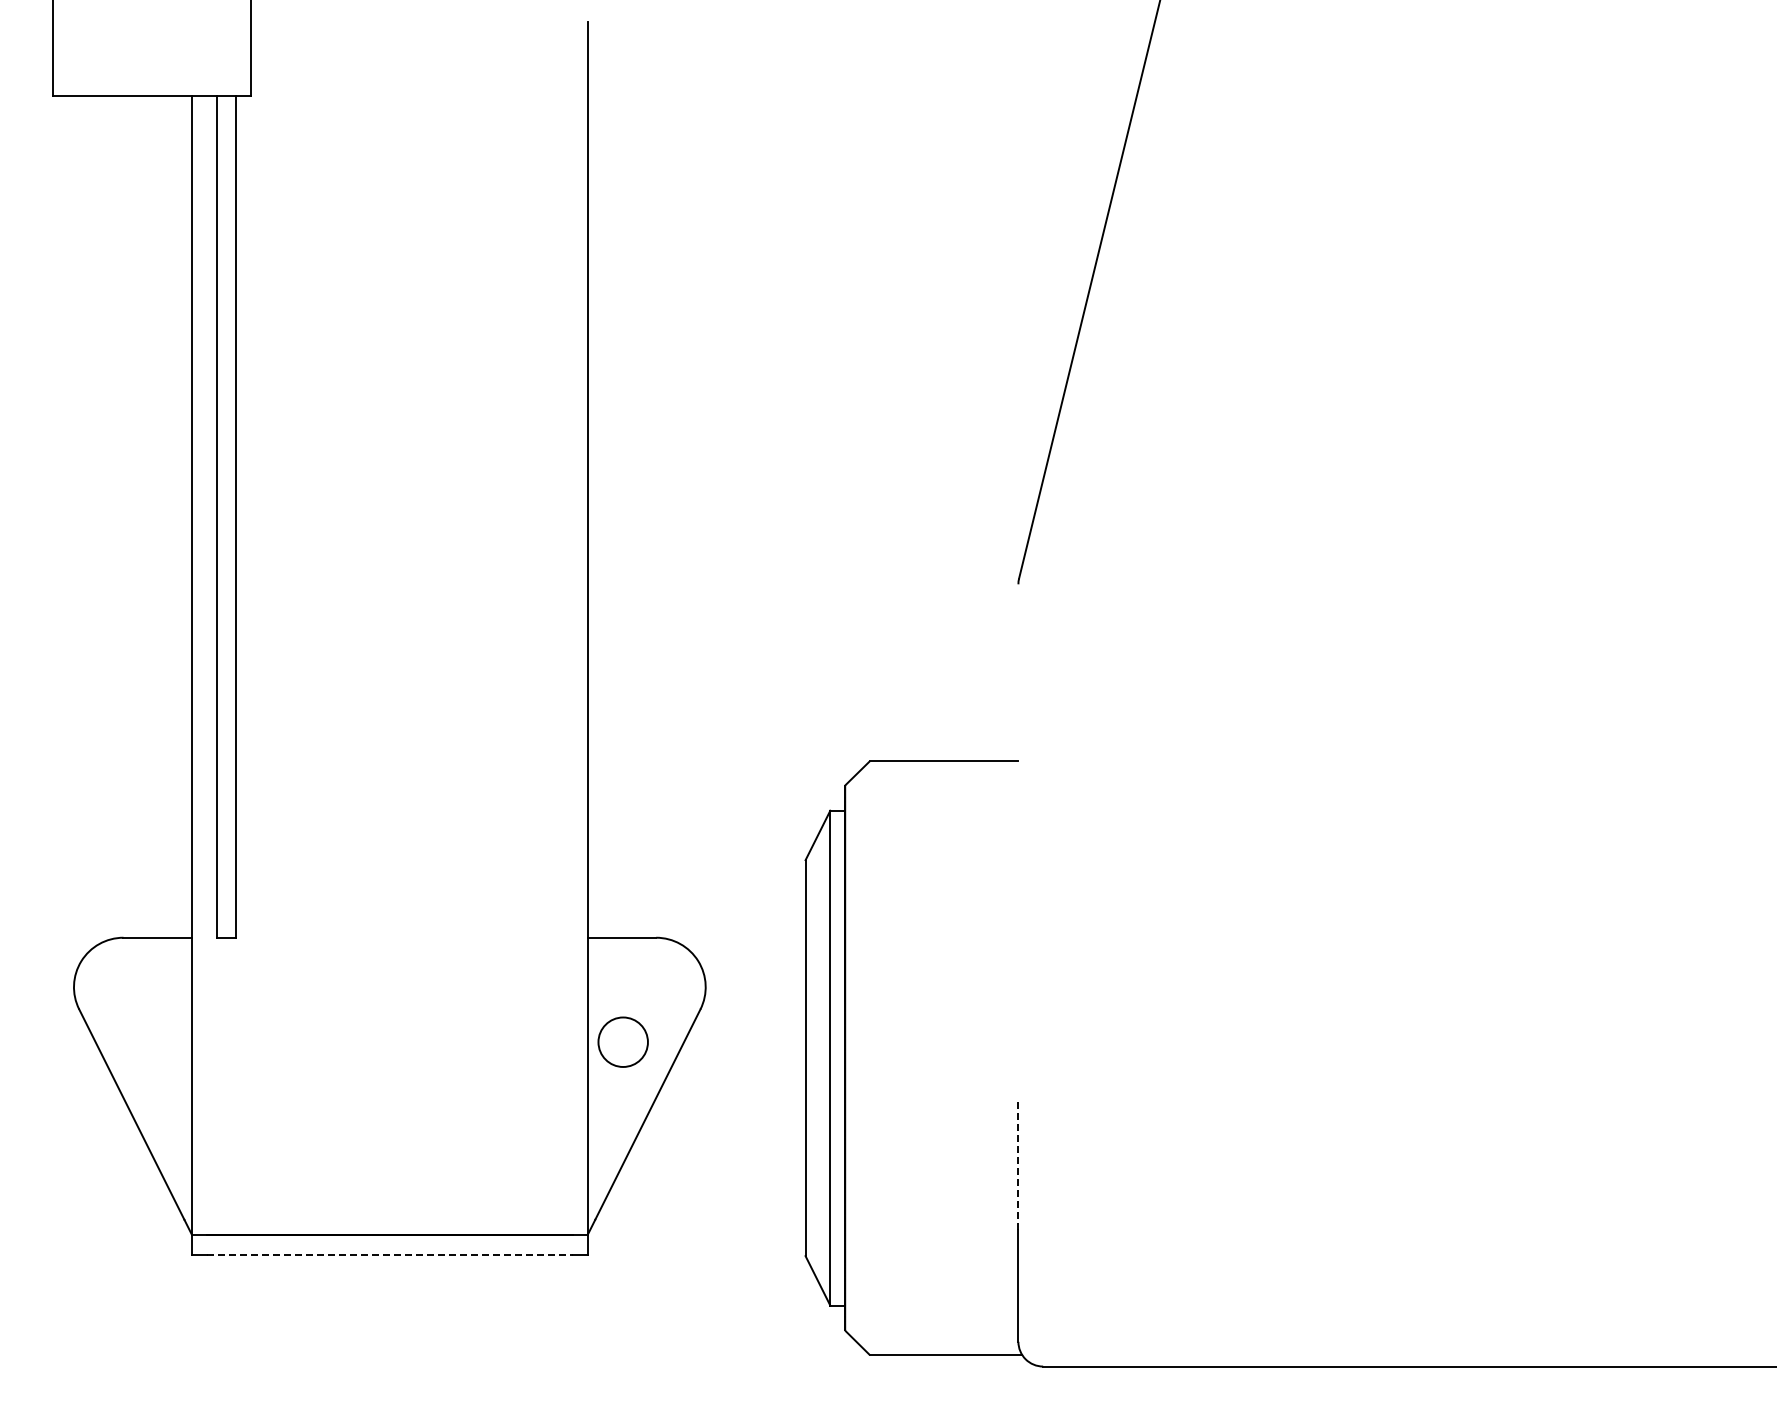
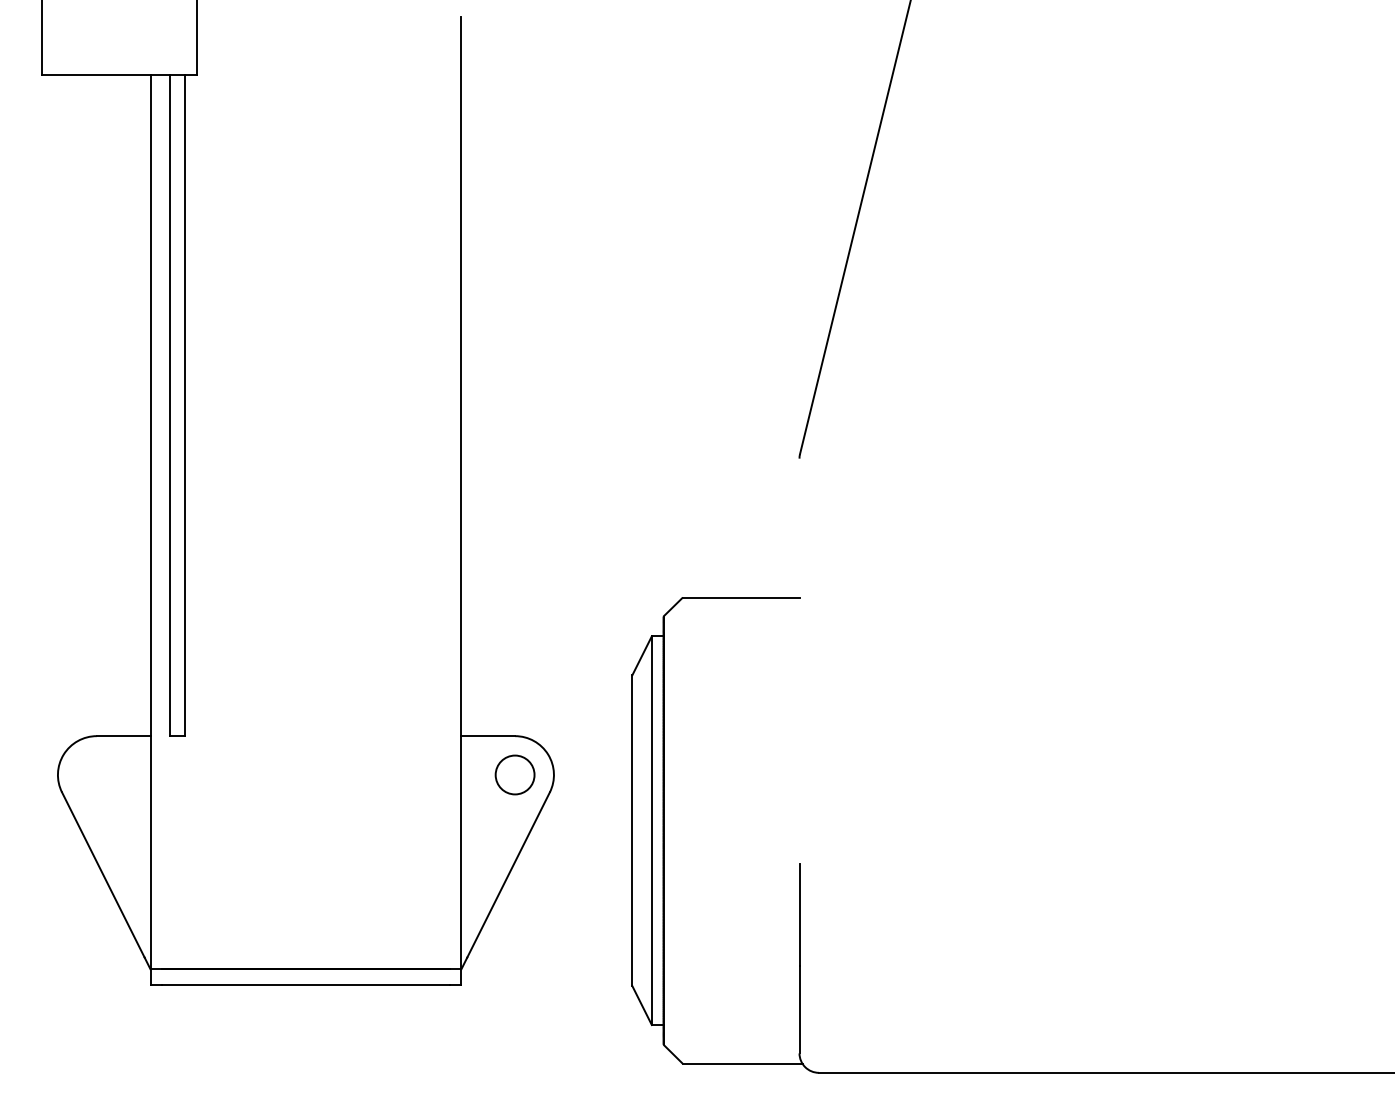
circle: (622, 1041) -> (514, 774), moved
line: (1018, 1164) -> (799, 914), dashed -> solid
line: (390, 1254) -> (306, 984), dashed -> solid

